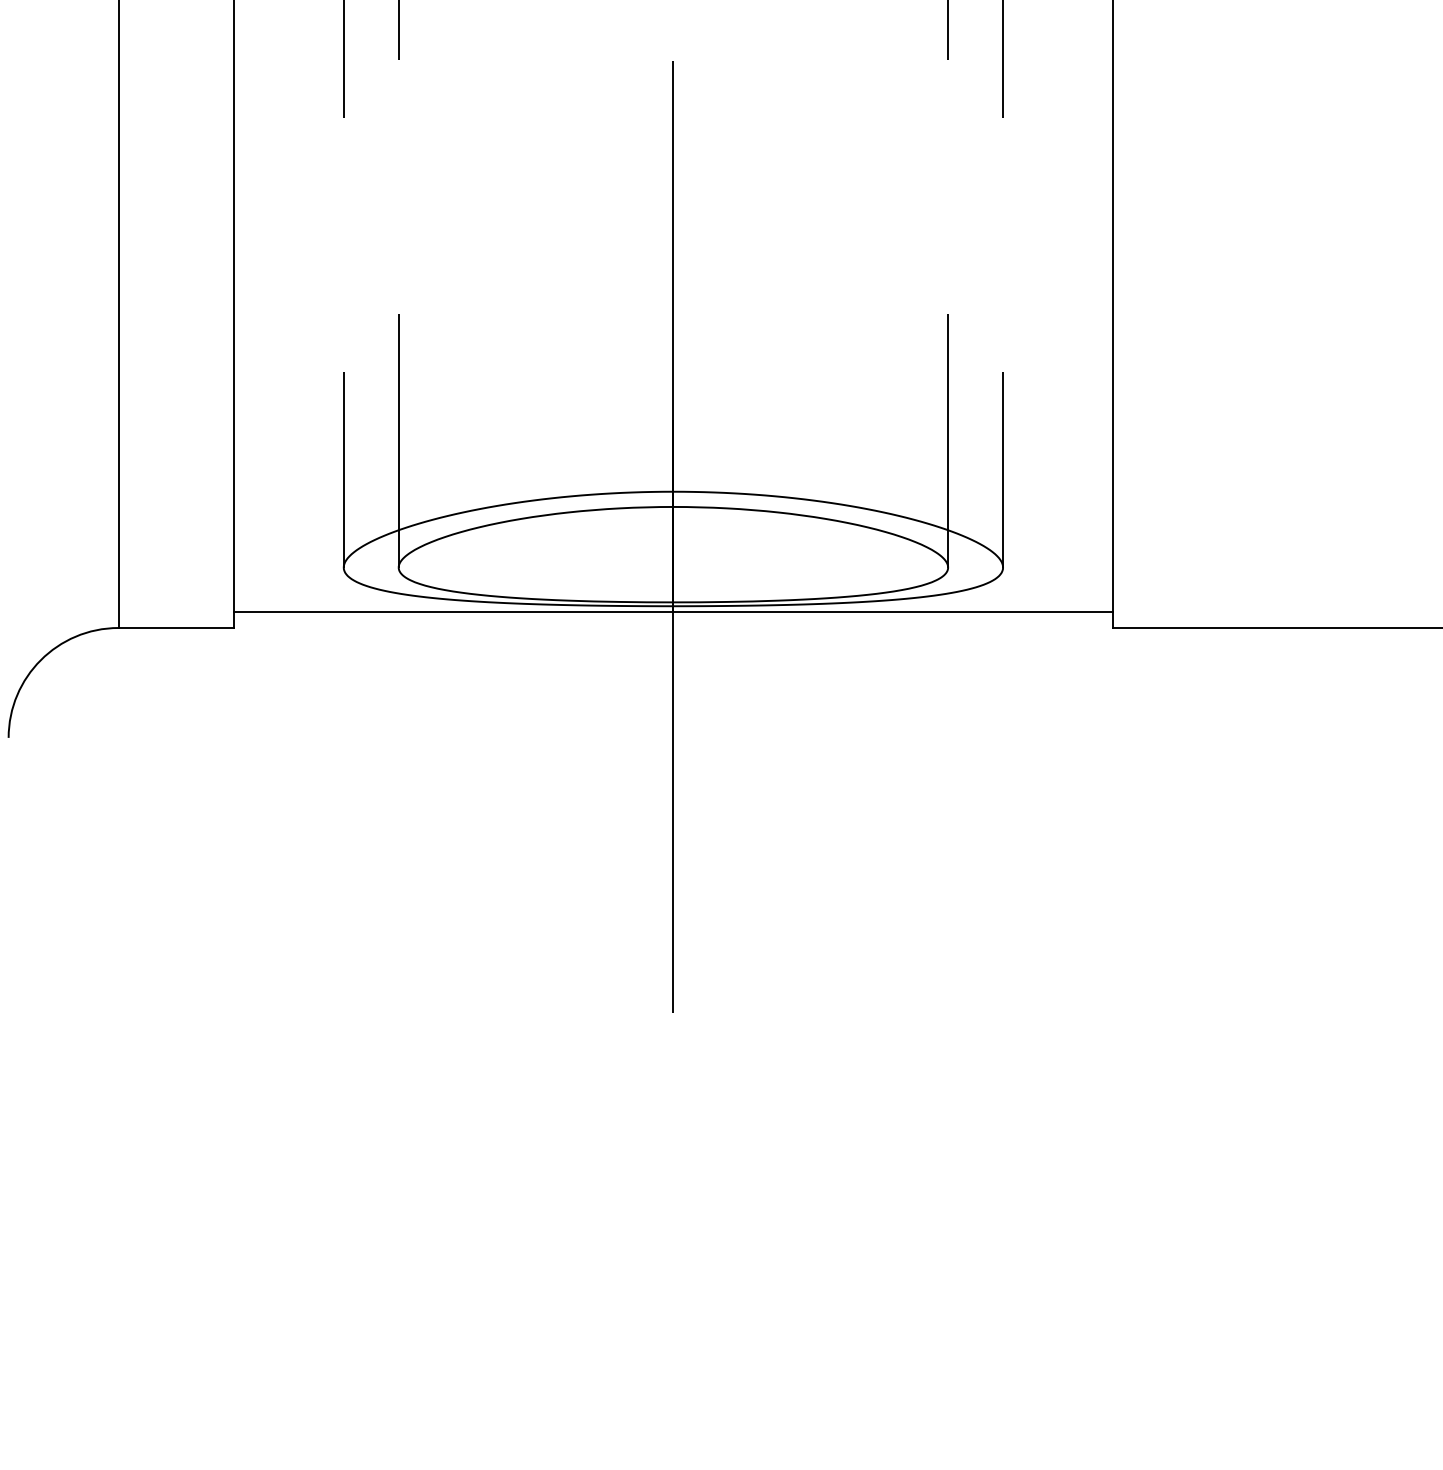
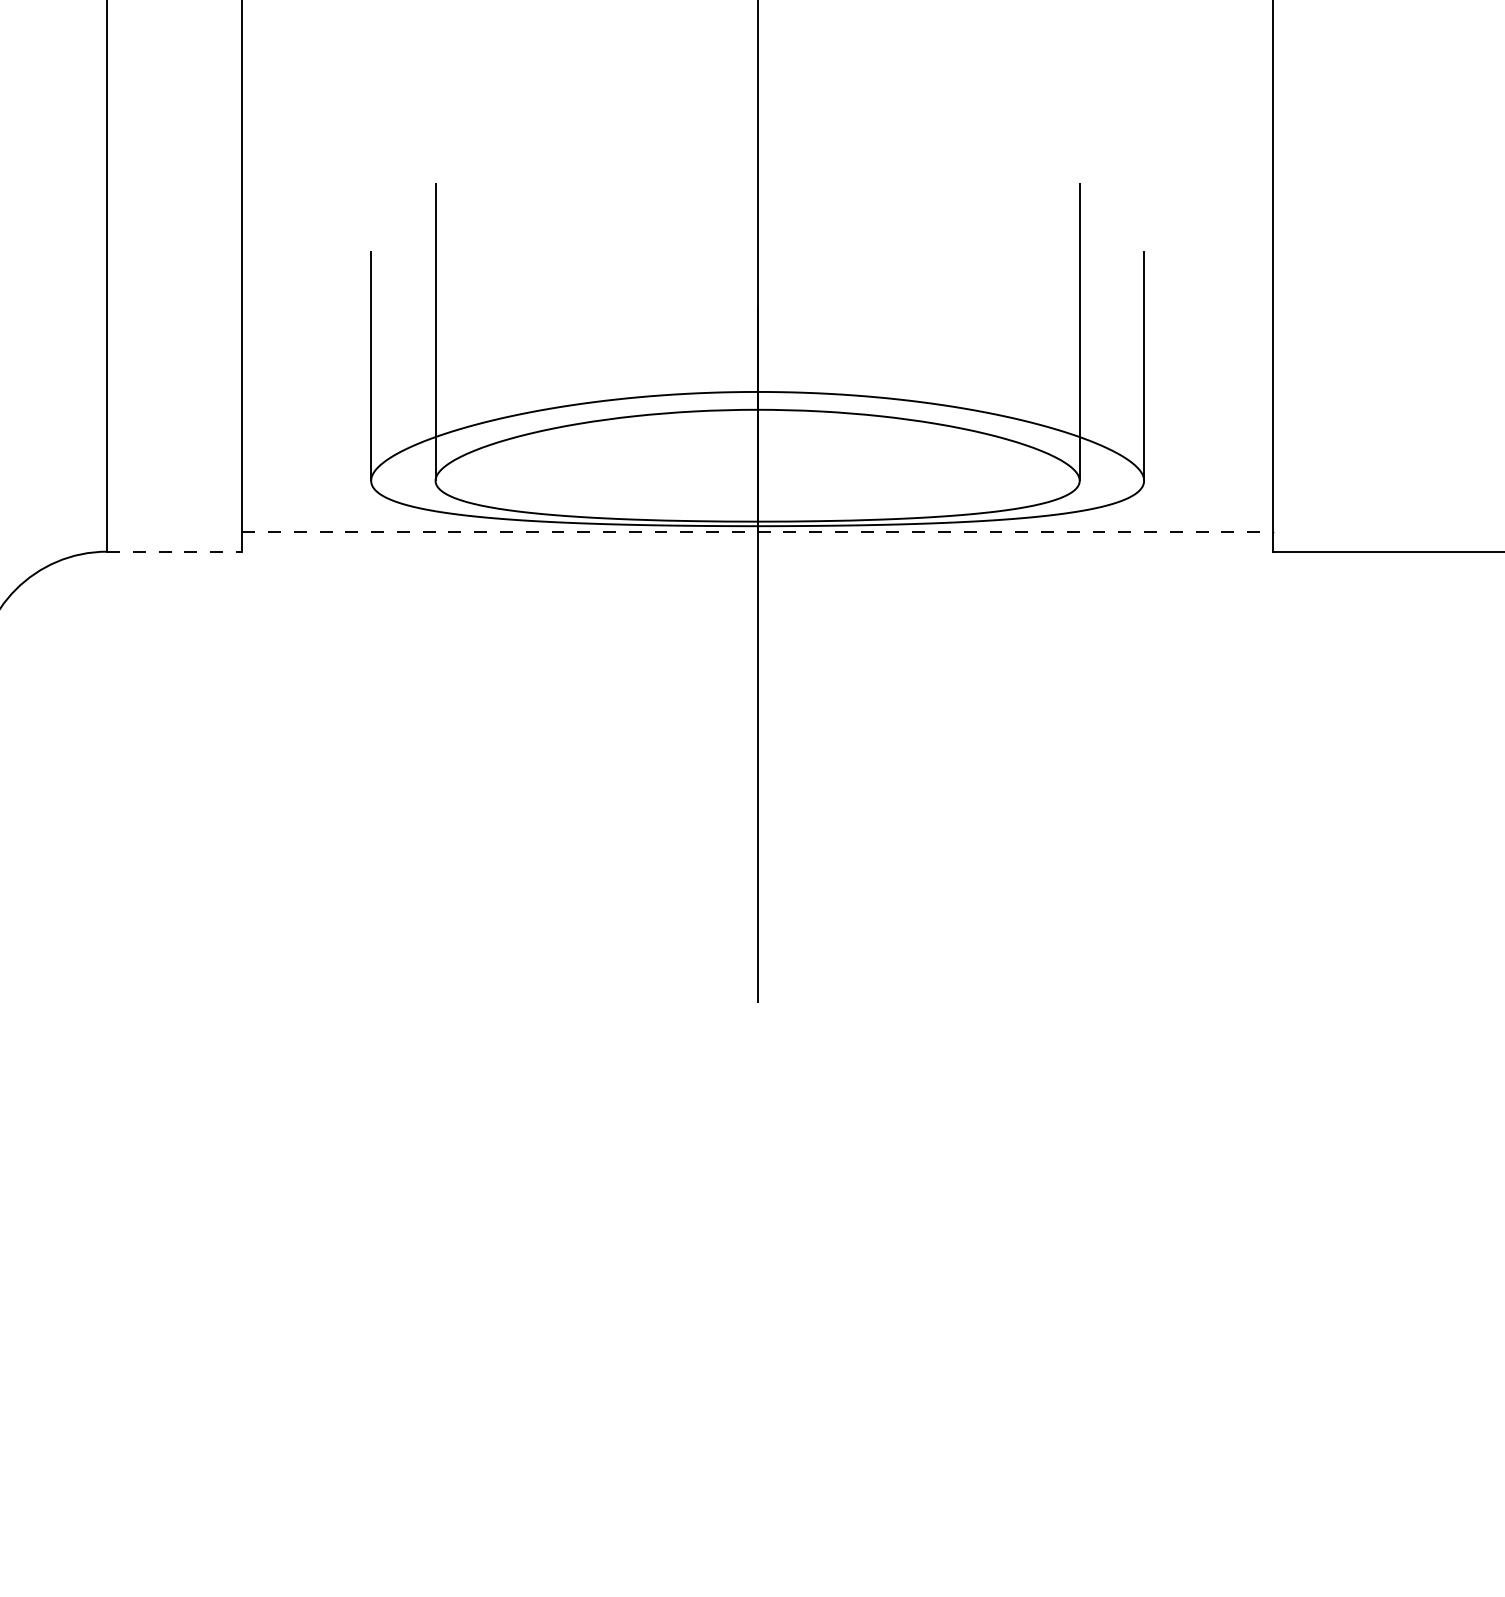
line: (673, 611) -> (757, 532), solid -> dashed
line: (176, 628) -> (175, 552), solid -> dashed

